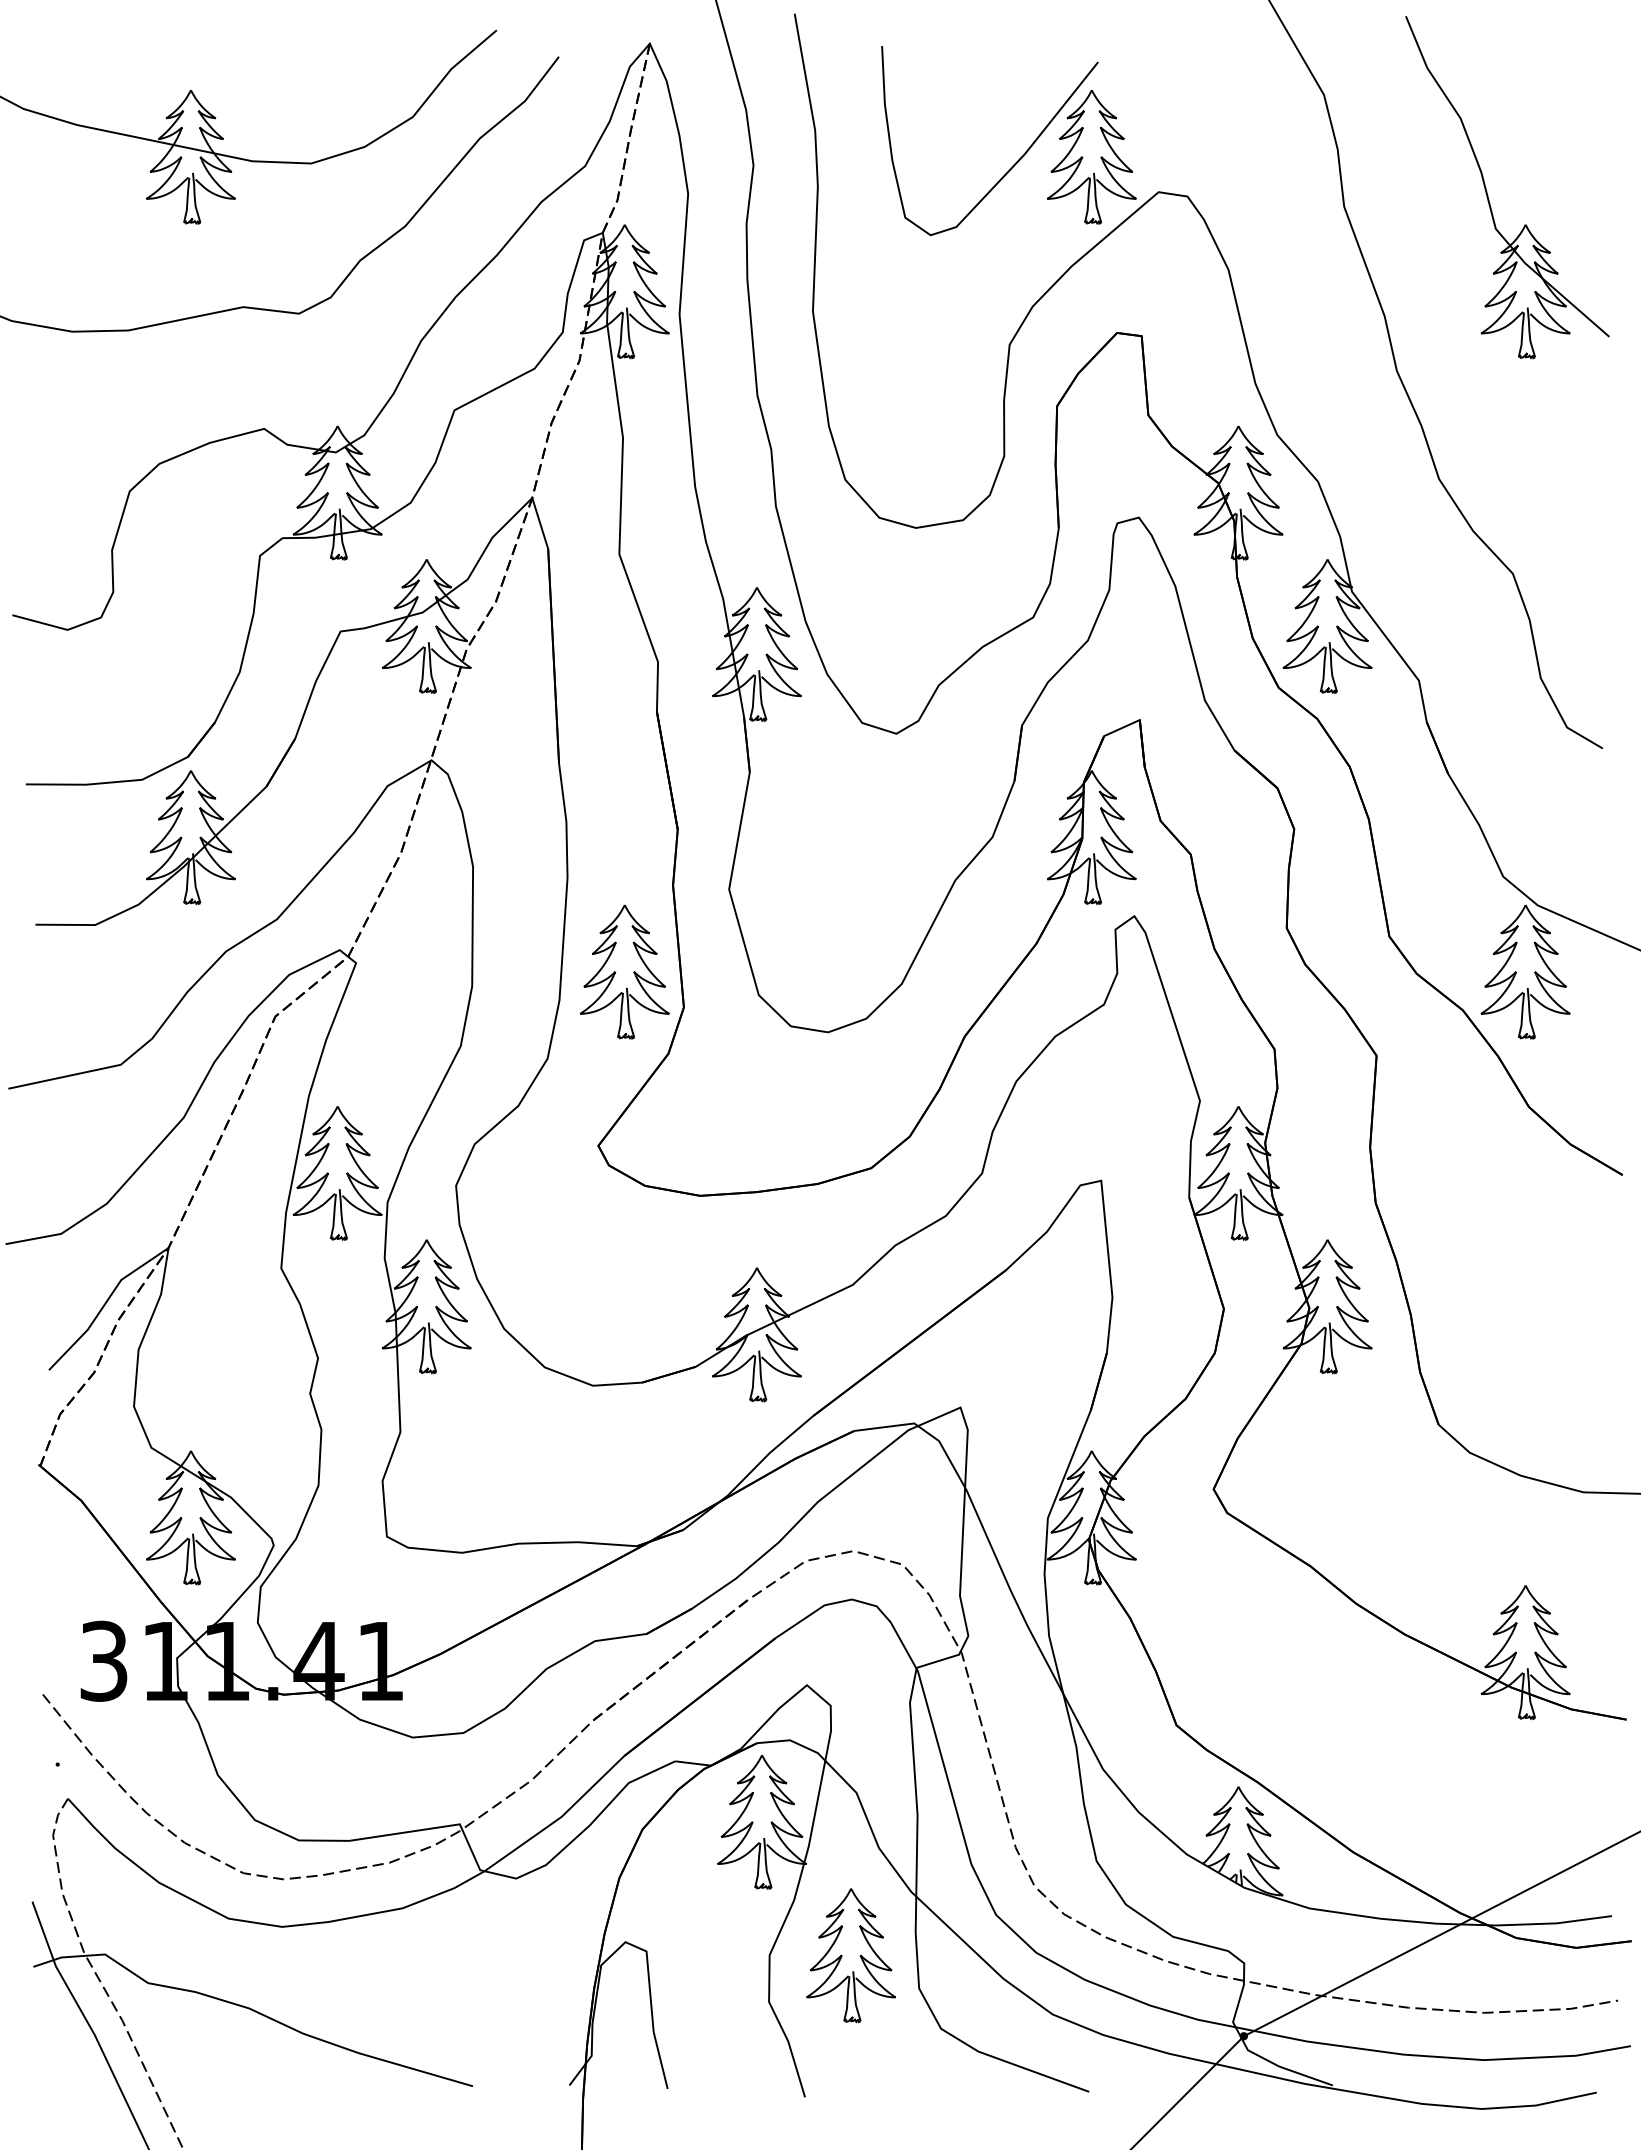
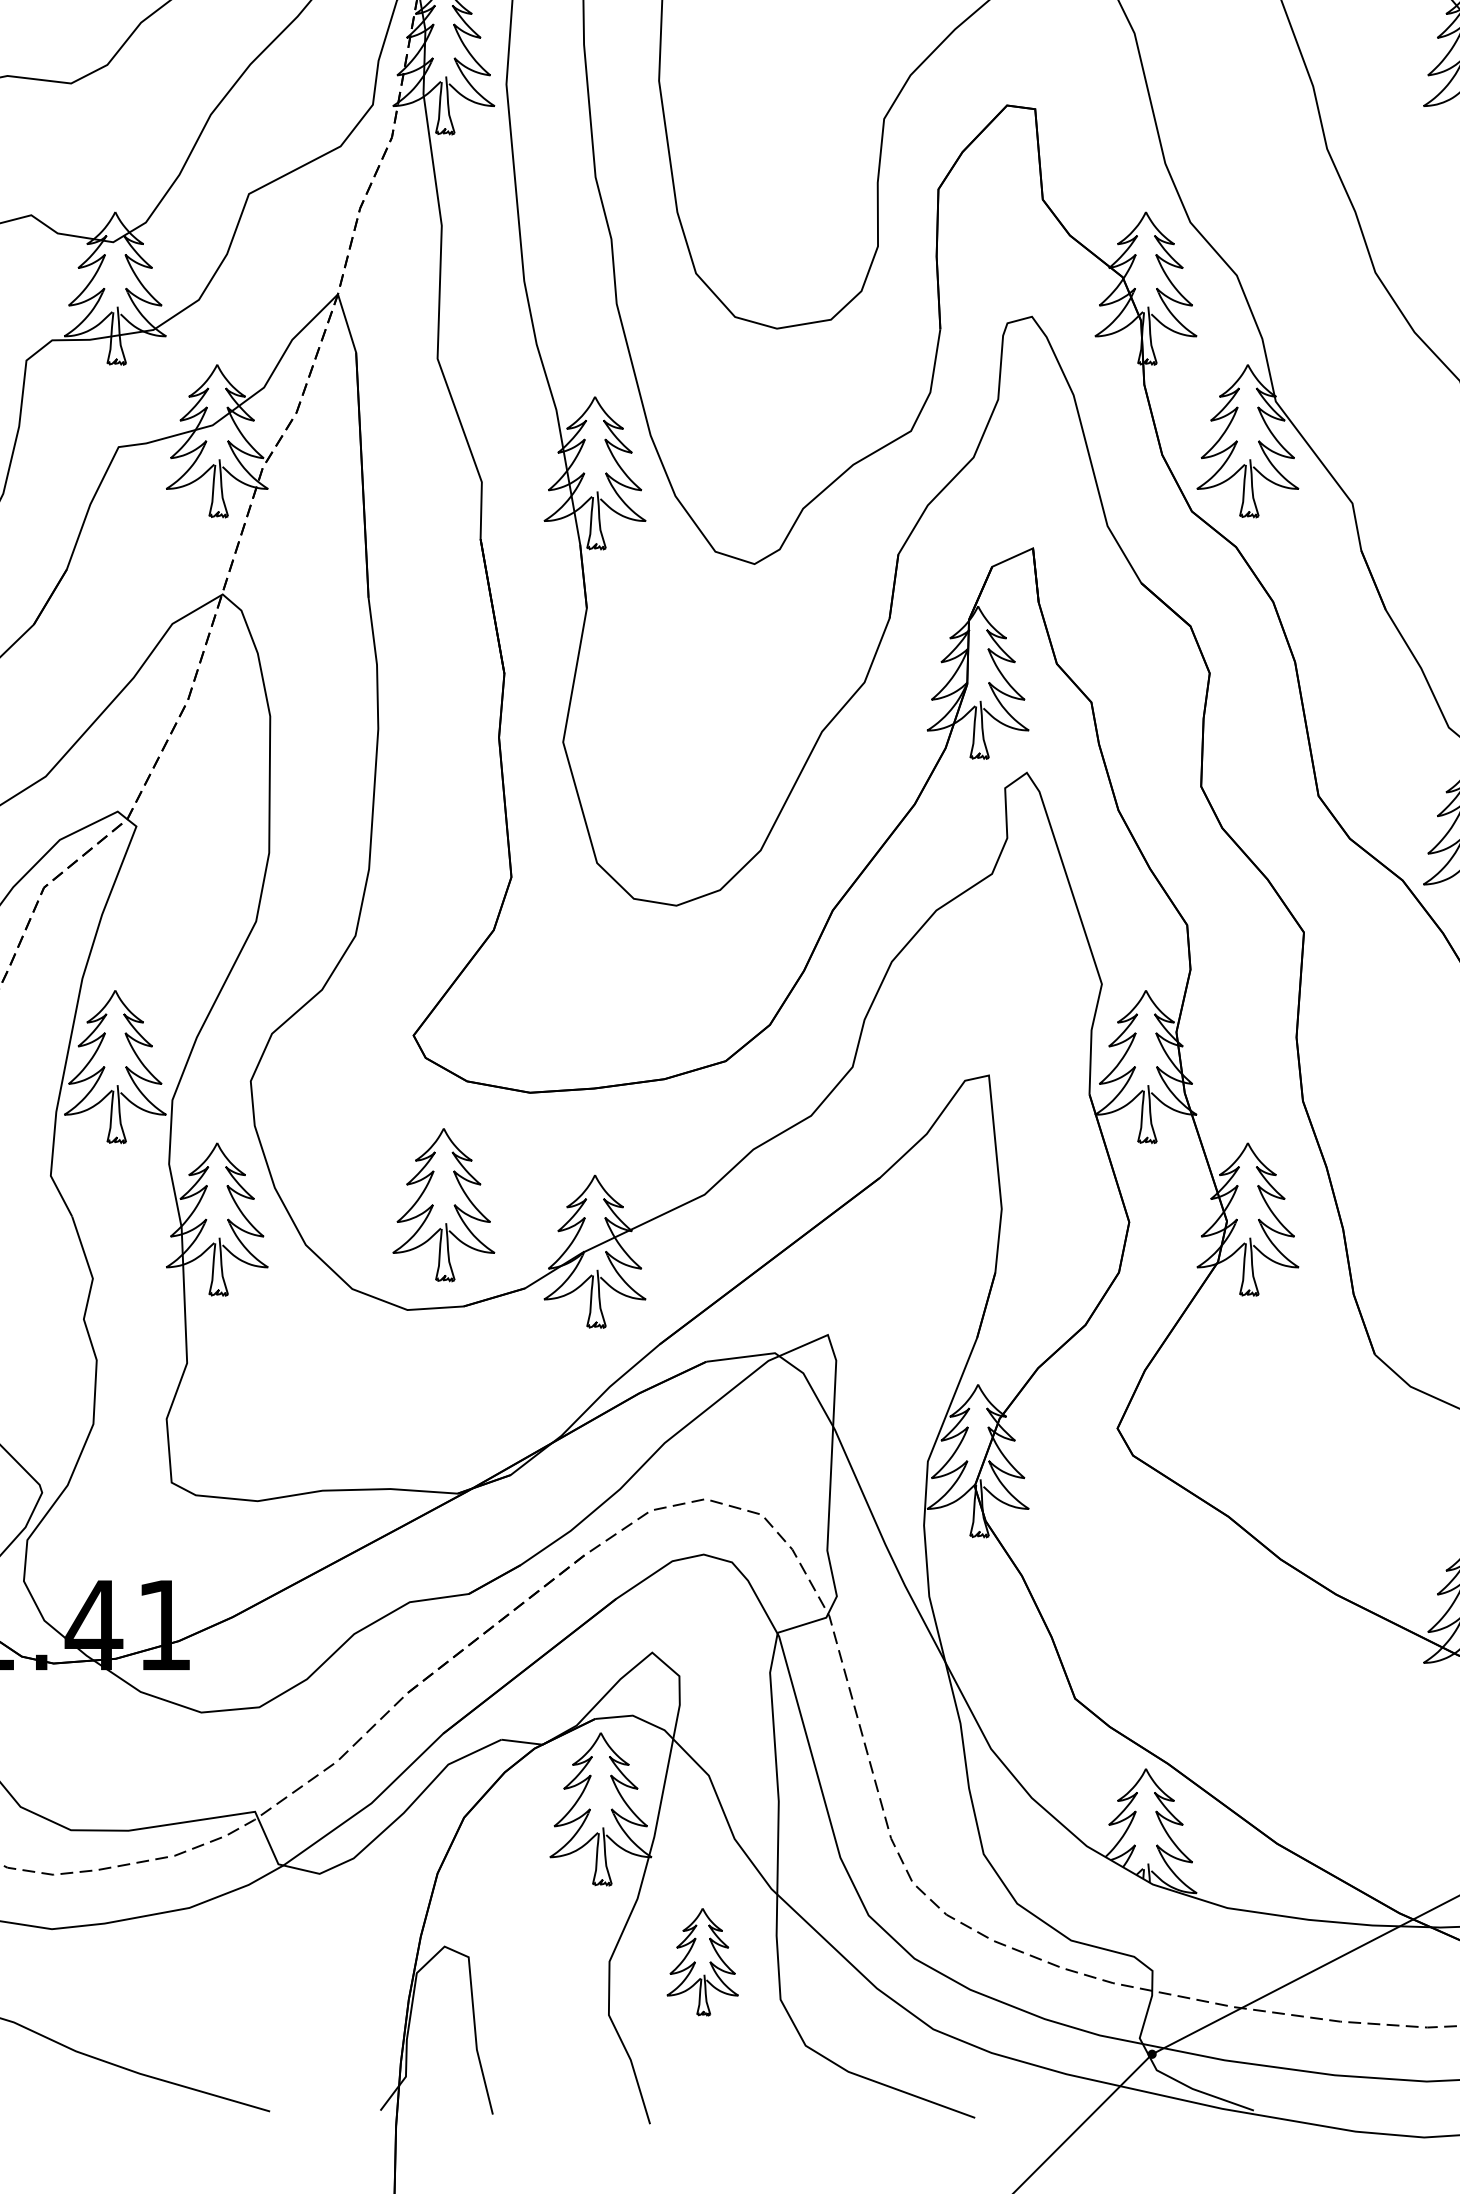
part: (624, 972) -> (443, 1205), moved
part: (850, 1955) -> (702, 1961), size x0.7

